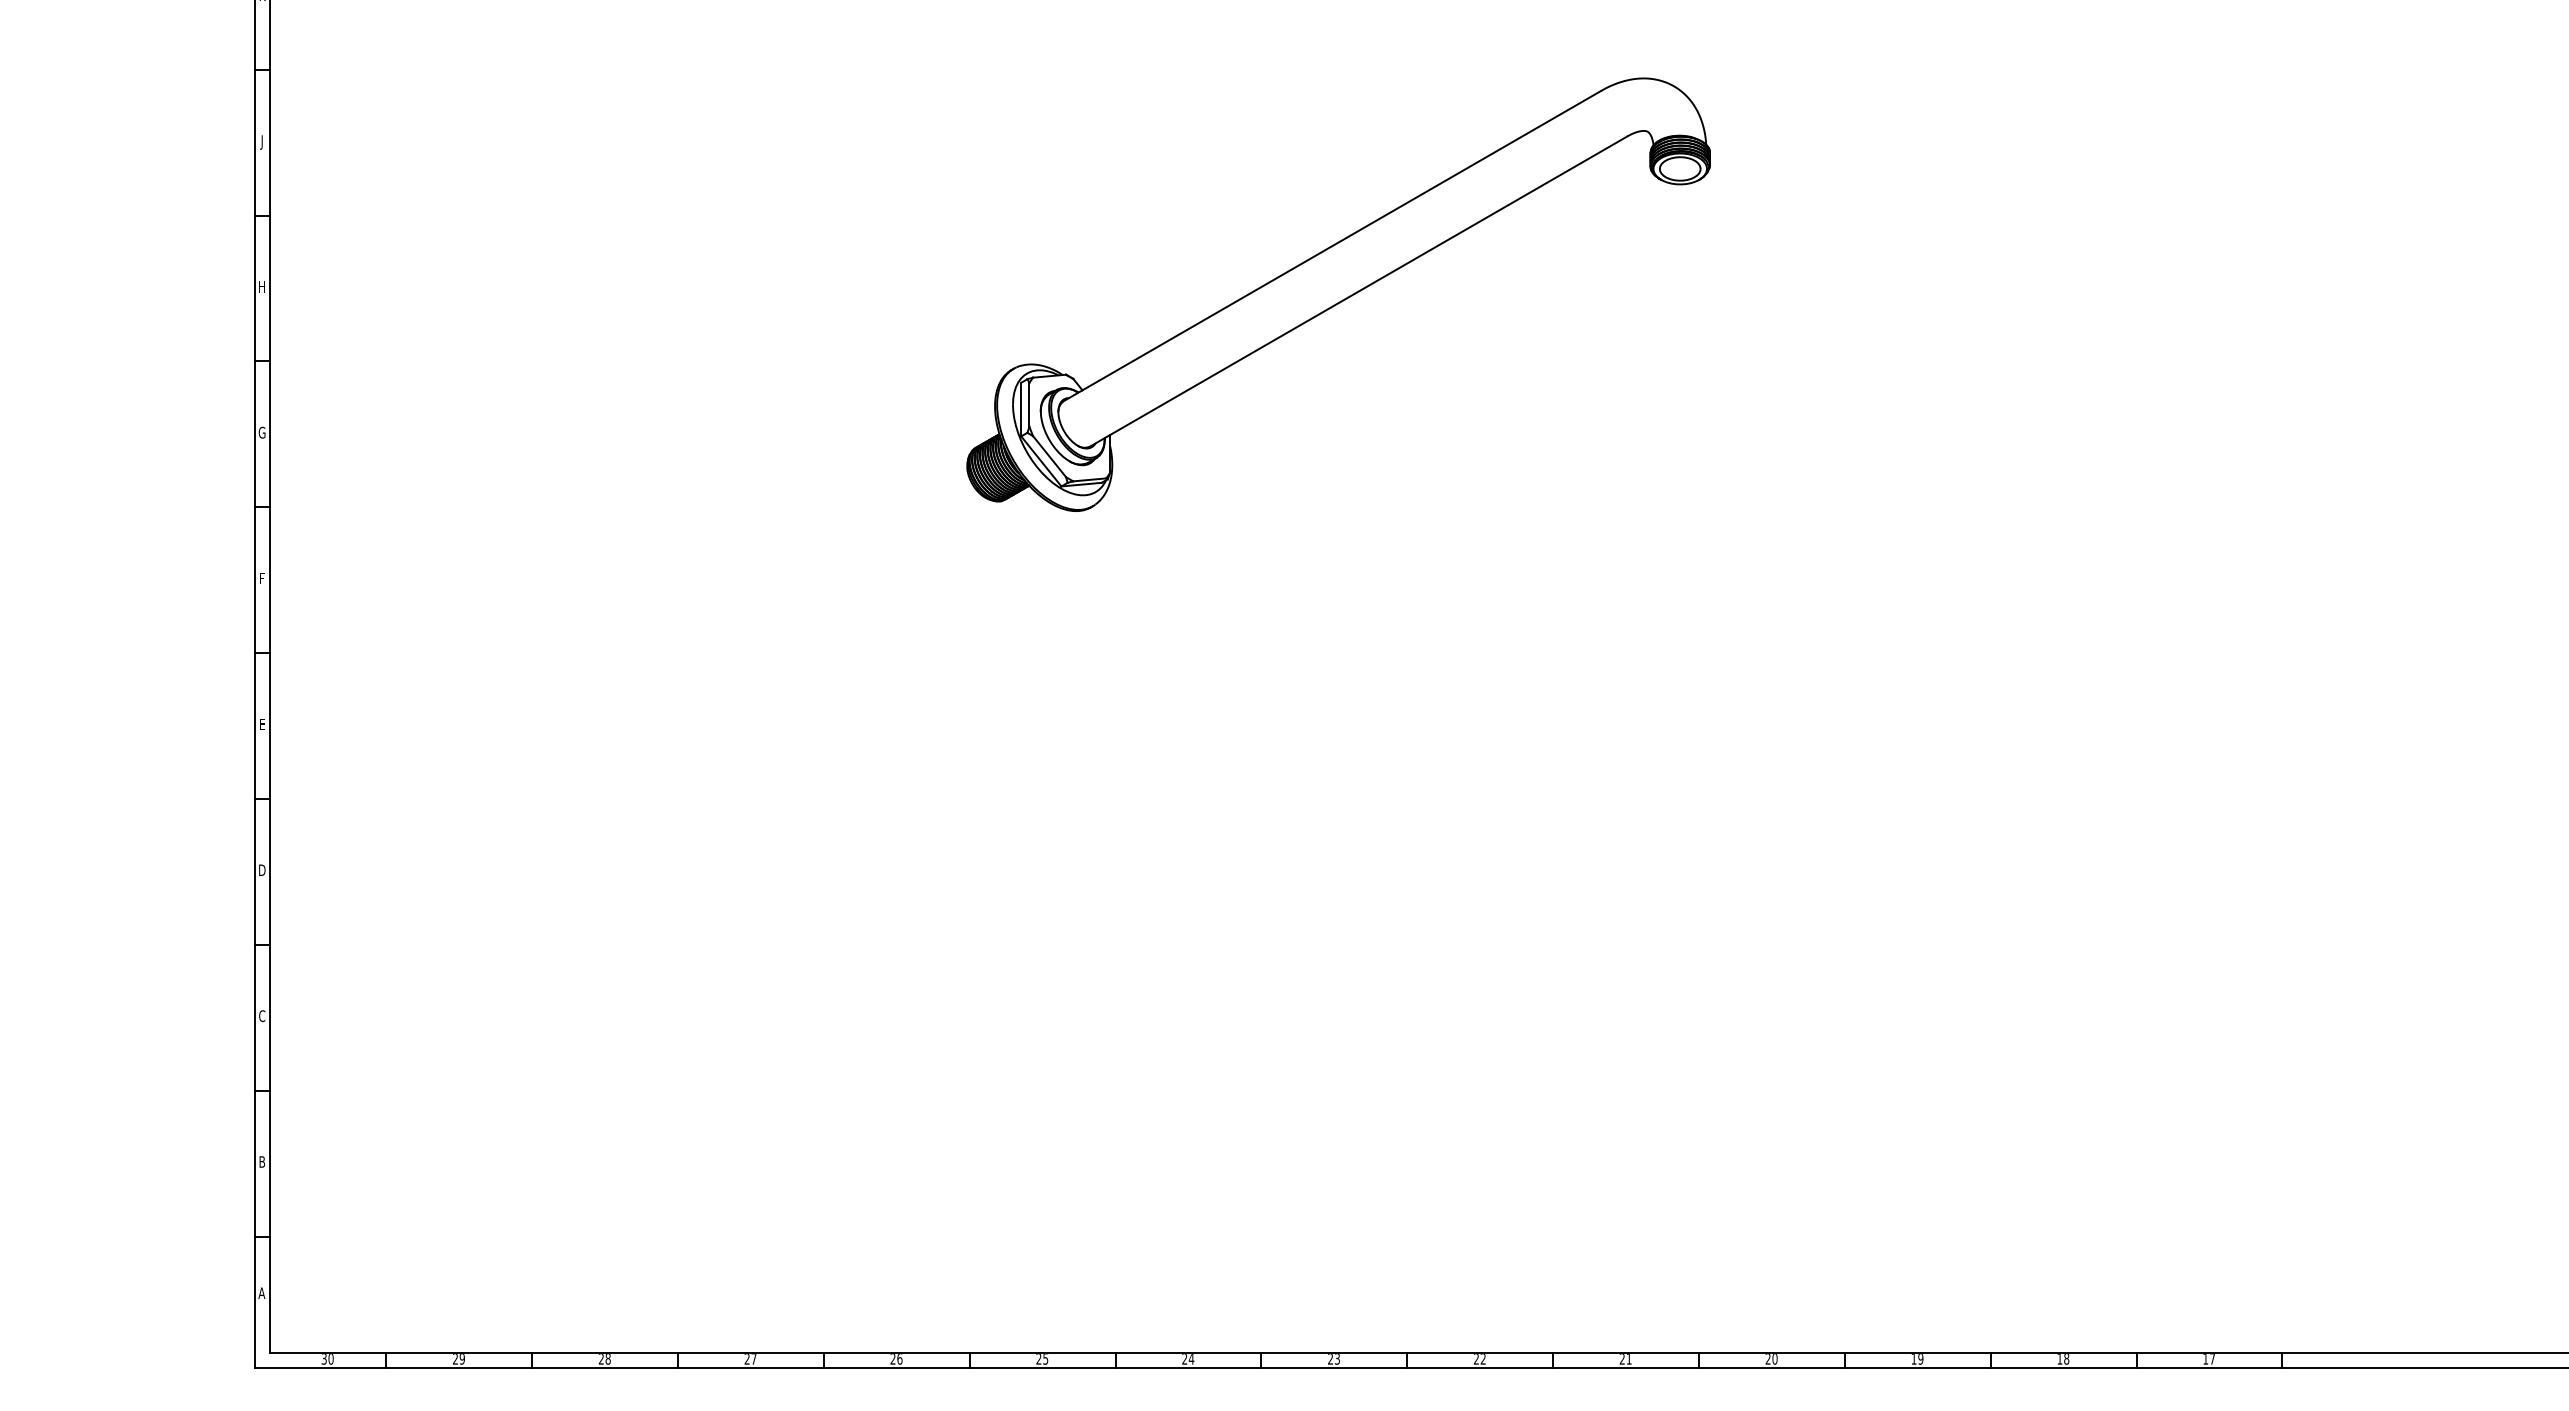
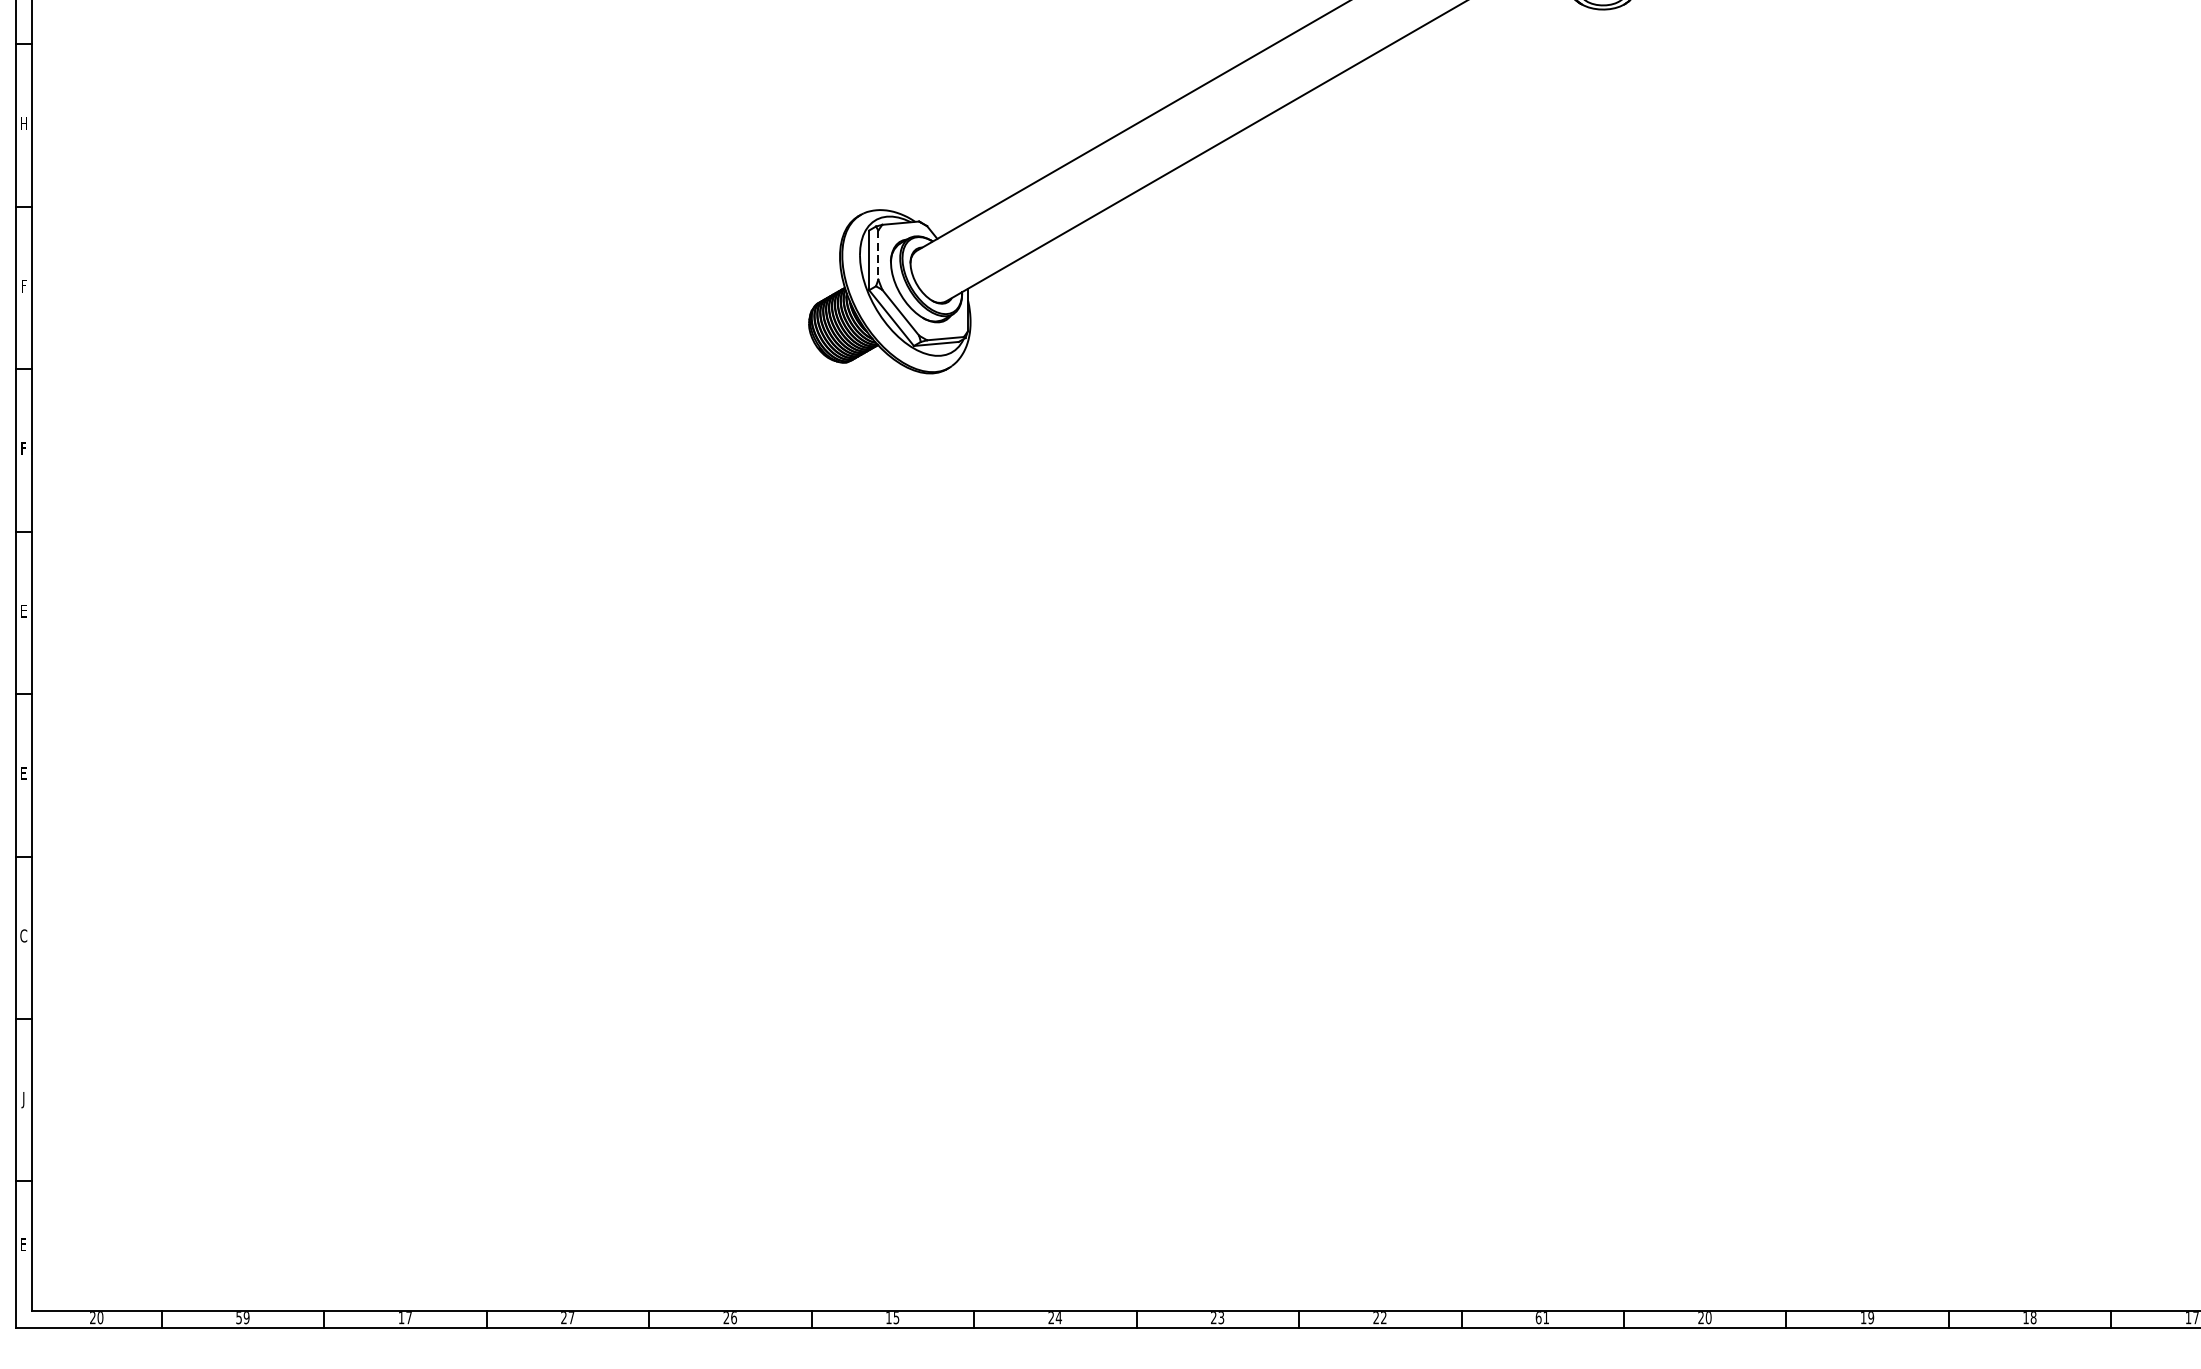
line: (1029, 405) -> (878, 255), solid -> dashed
text: (261, 432) -> (22, 285), G -> F
text: (262, 869) -> (24, 772), D -> E
text: (262, 1163) -> (24, 1100), B -> J
text: (261, 1292) -> (22, 1243), A -> E
text: (323, 1359) -> (92, 1318), 30 -> 20
text: (455, 1359) -> (239, 1318), 29 -> 59
text: (604, 1359) -> (405, 1318), 28 -> 17
text: (1038, 1359) -> (888, 1318), 25 -> 15
text: (1621, 1359) -> (1537, 1318), 21 -> 61

